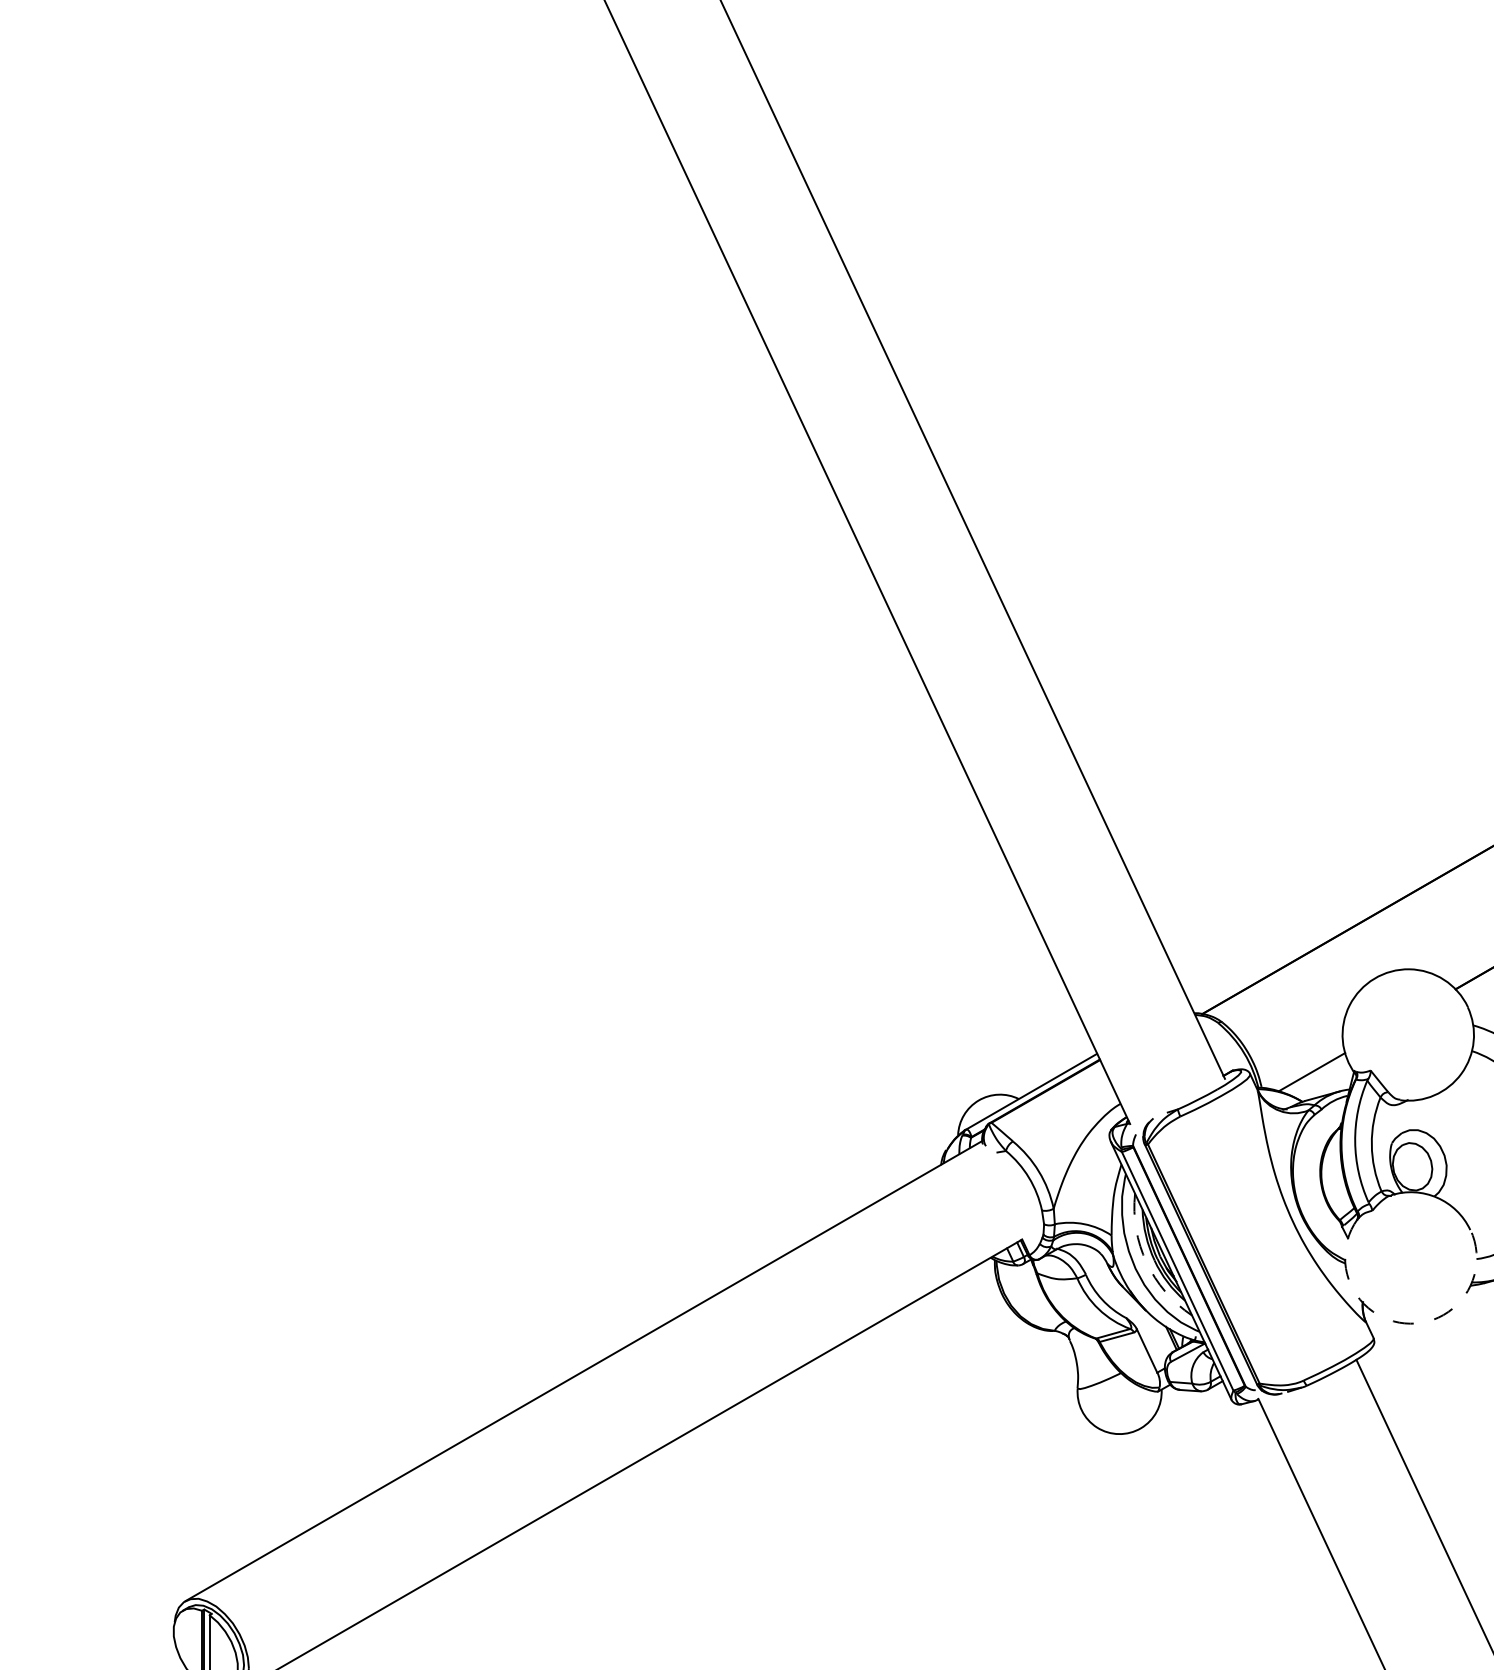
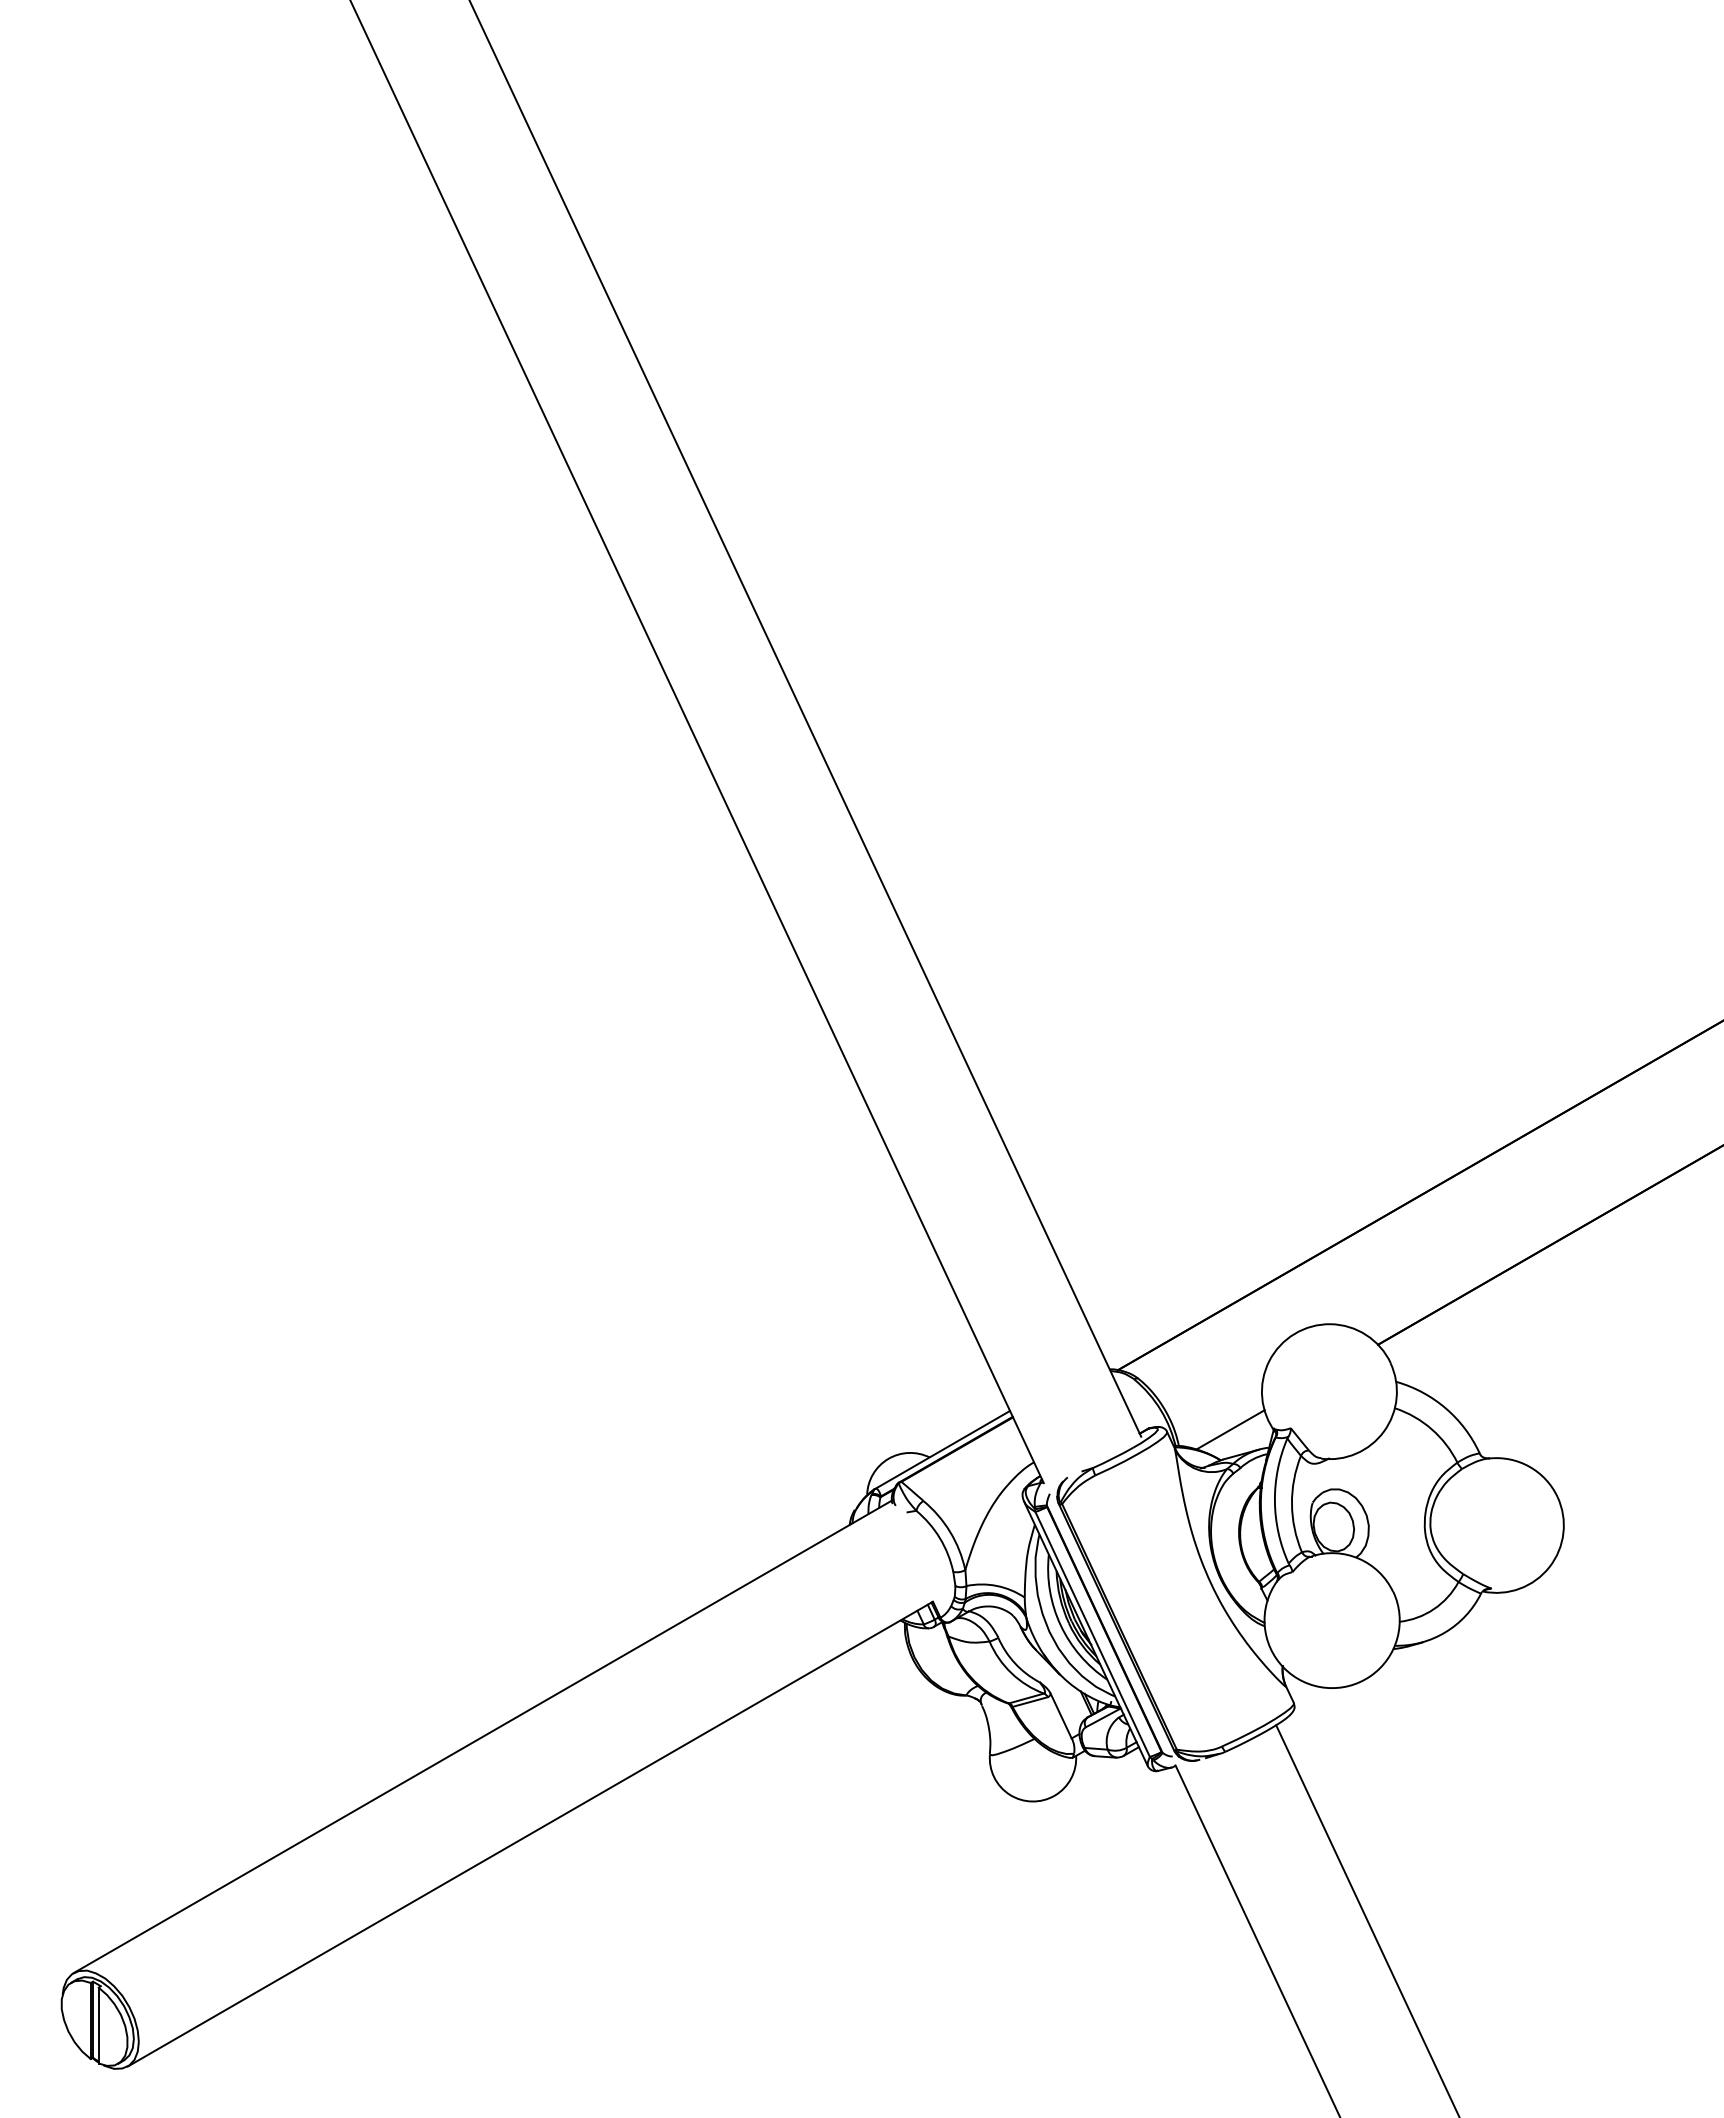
arc: (1146, 1262) -> (1060, 1625), dashed -> solid
arc: (1404, 1323) -> (1325, 1687), dashed -> solid

